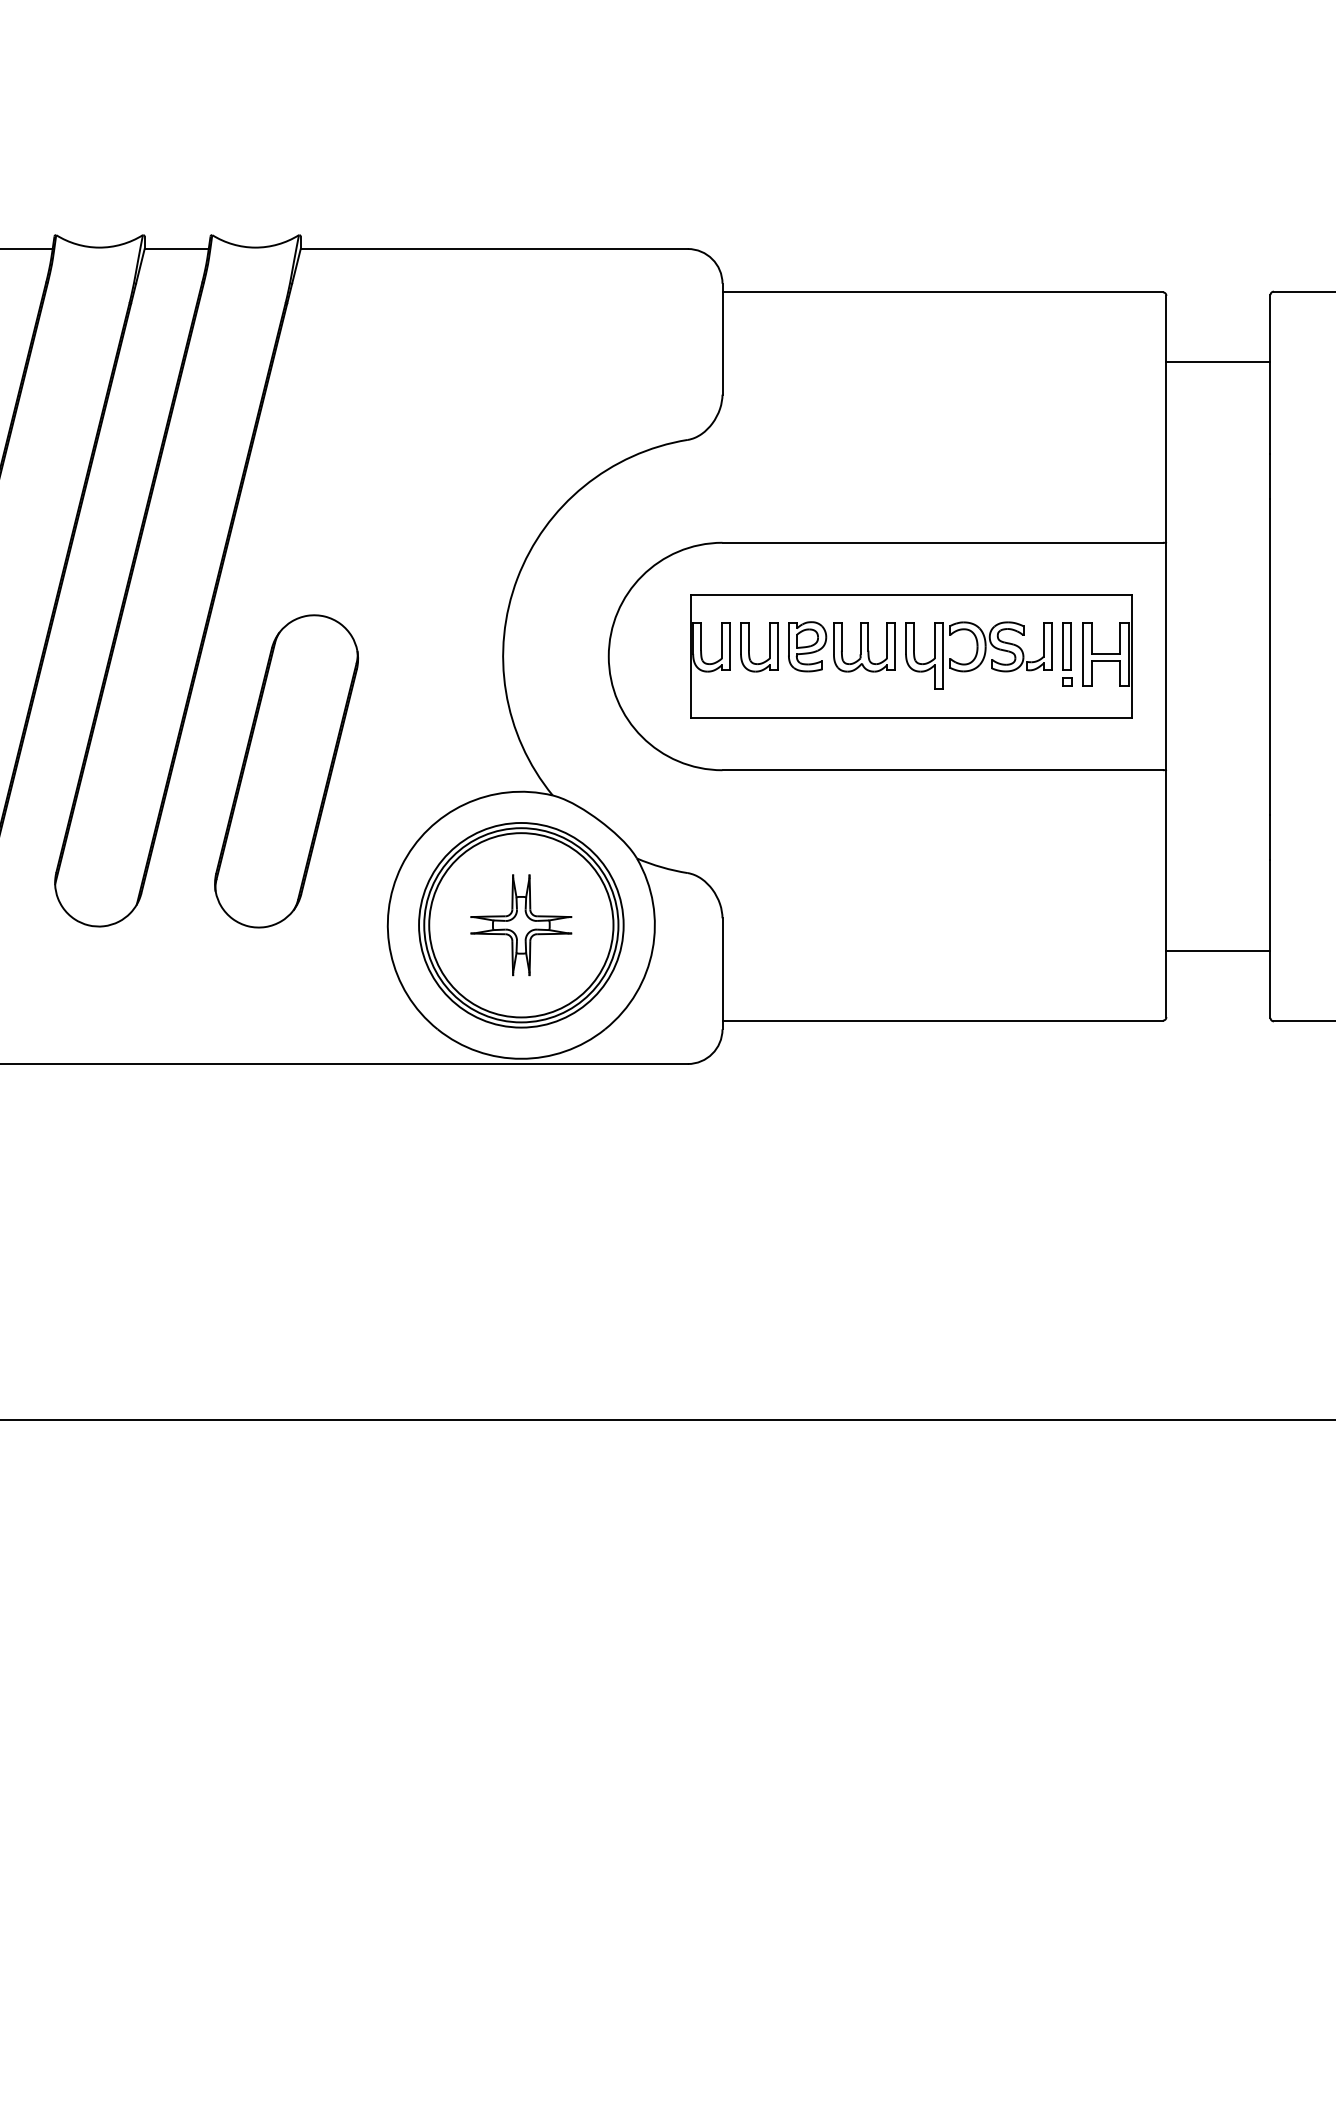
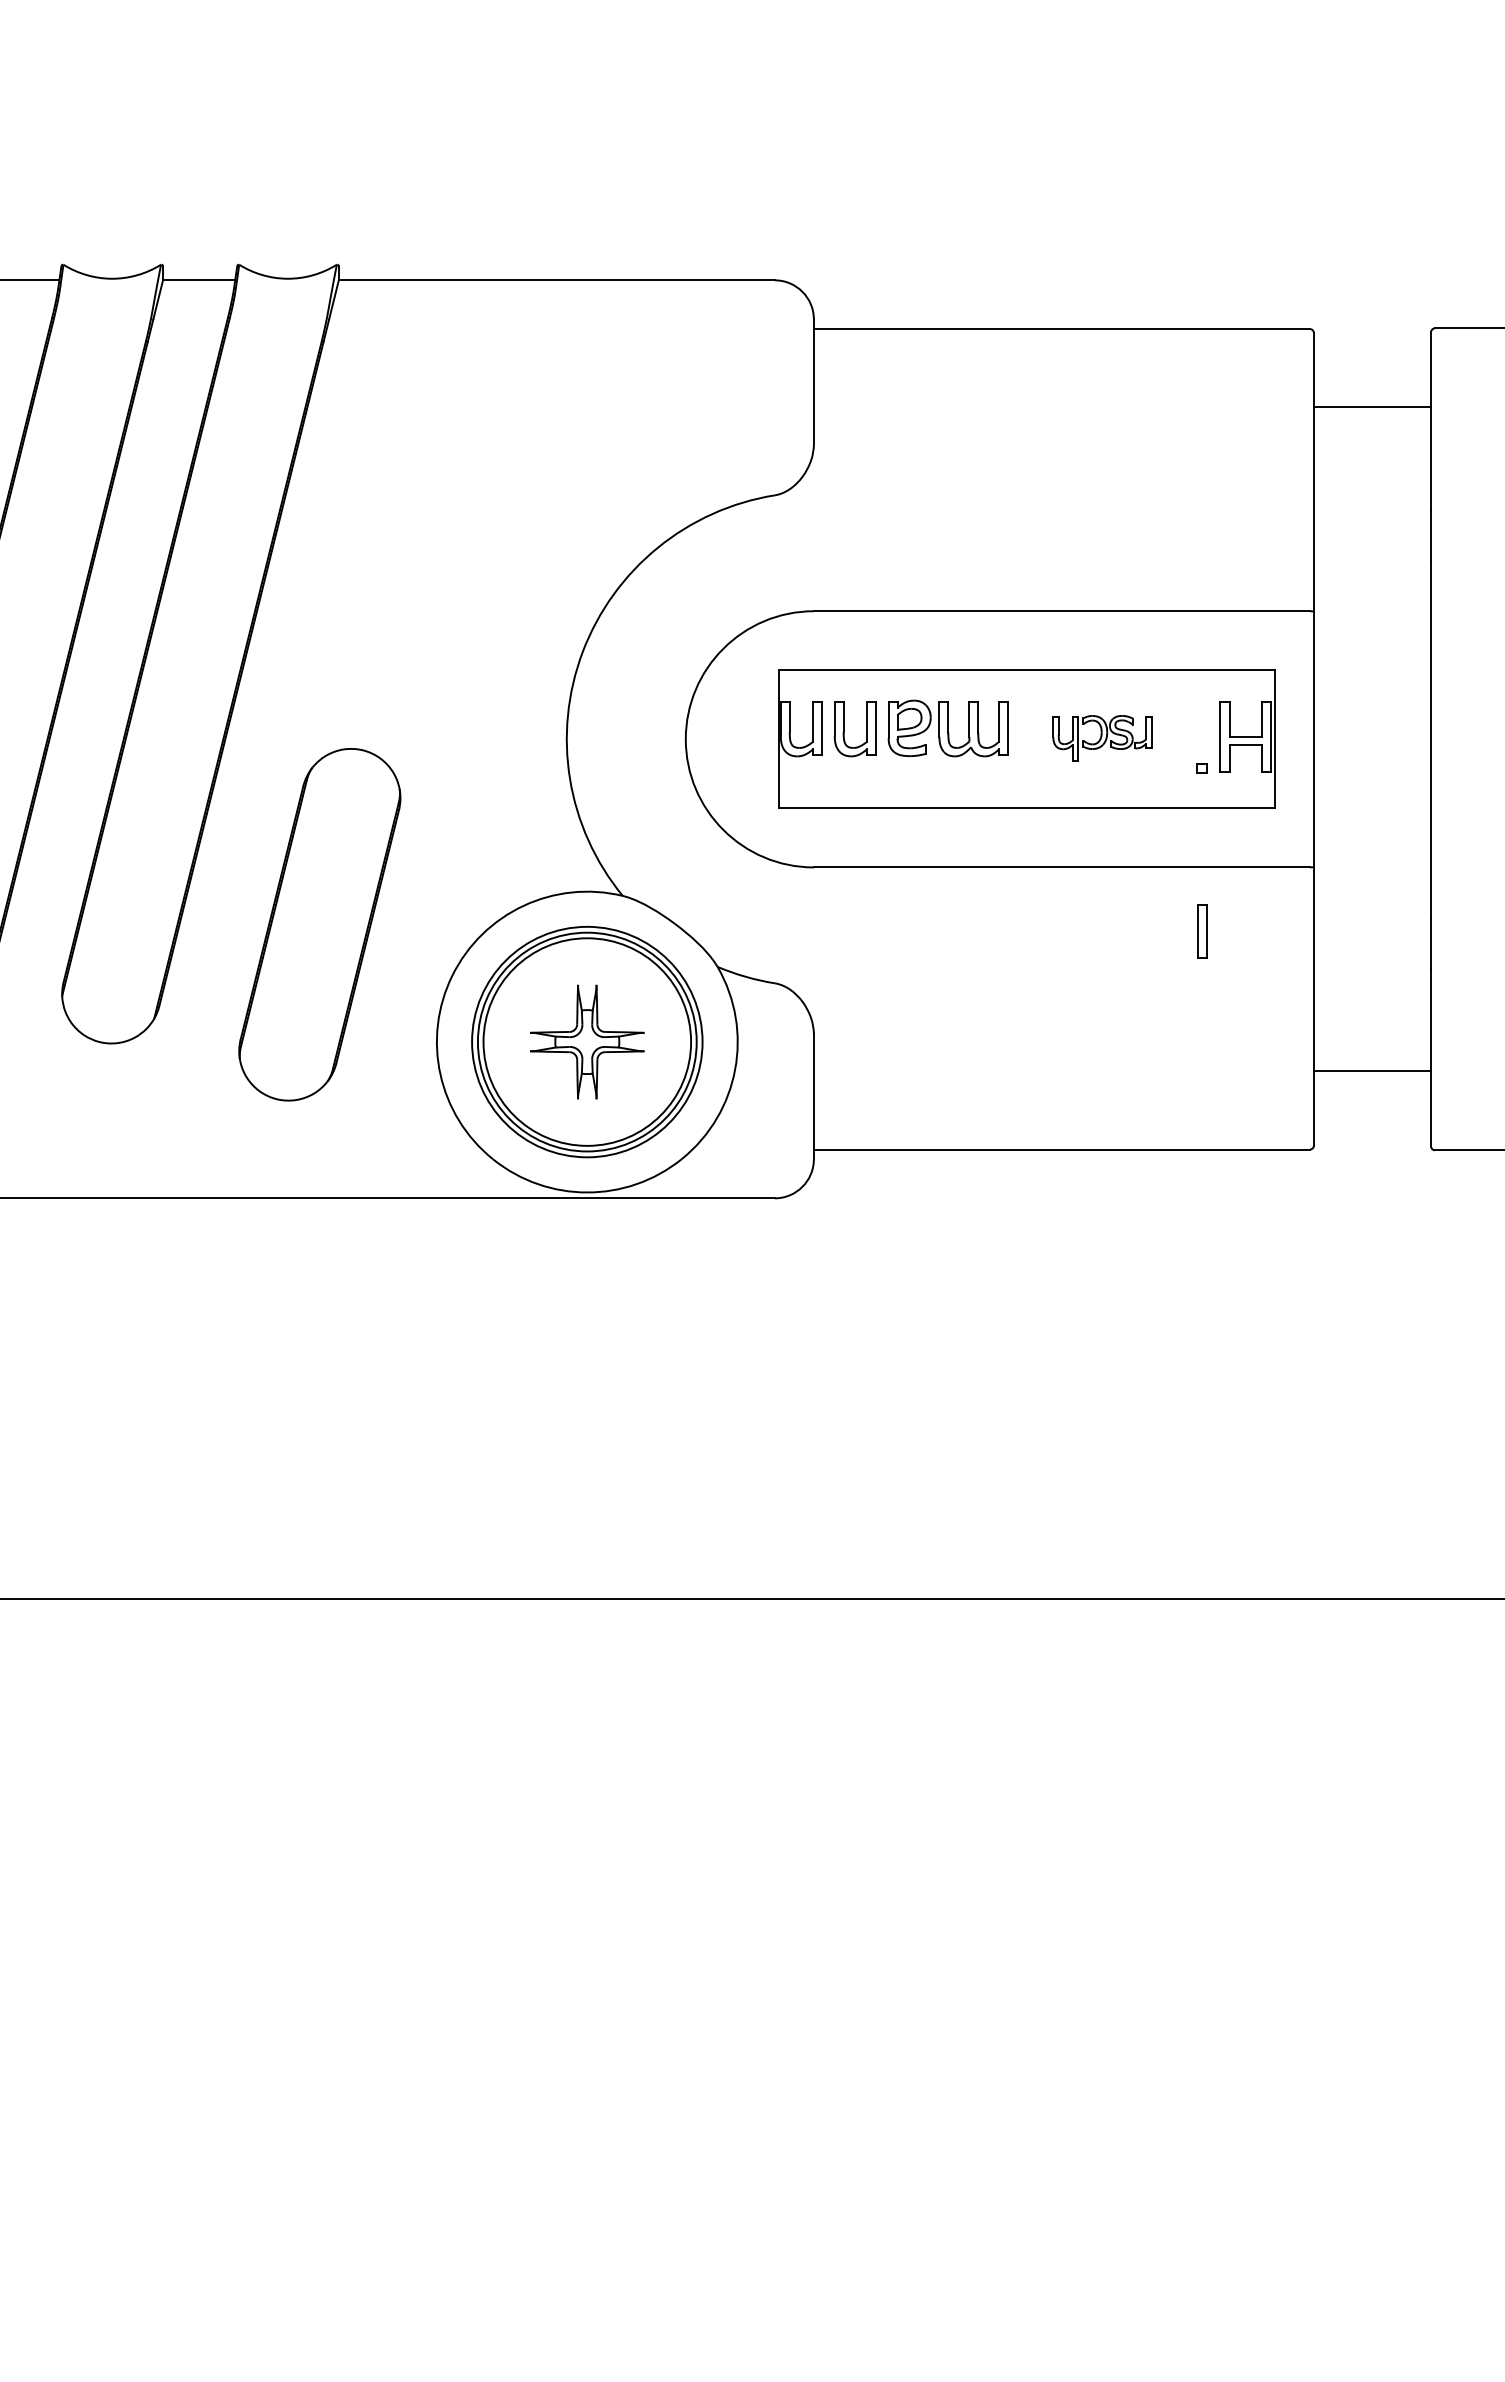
part: (1067, 646) -> (1202, 931), moved
part: (978, 655) -> (1102, 738), size x0.6
part: (286, 771) -> (319, 924), moved

